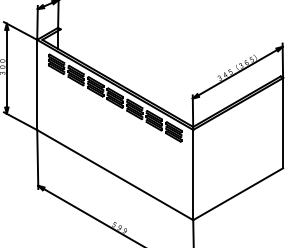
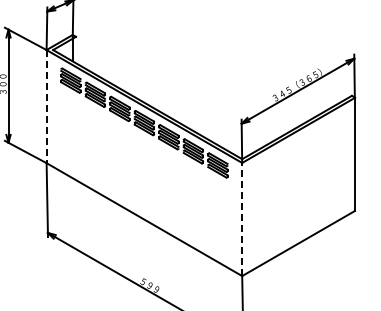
line: (37, 84) -> (46, 106), solid -> dashed
line: (193, 175) -> (242, 219), solid -> dashed

